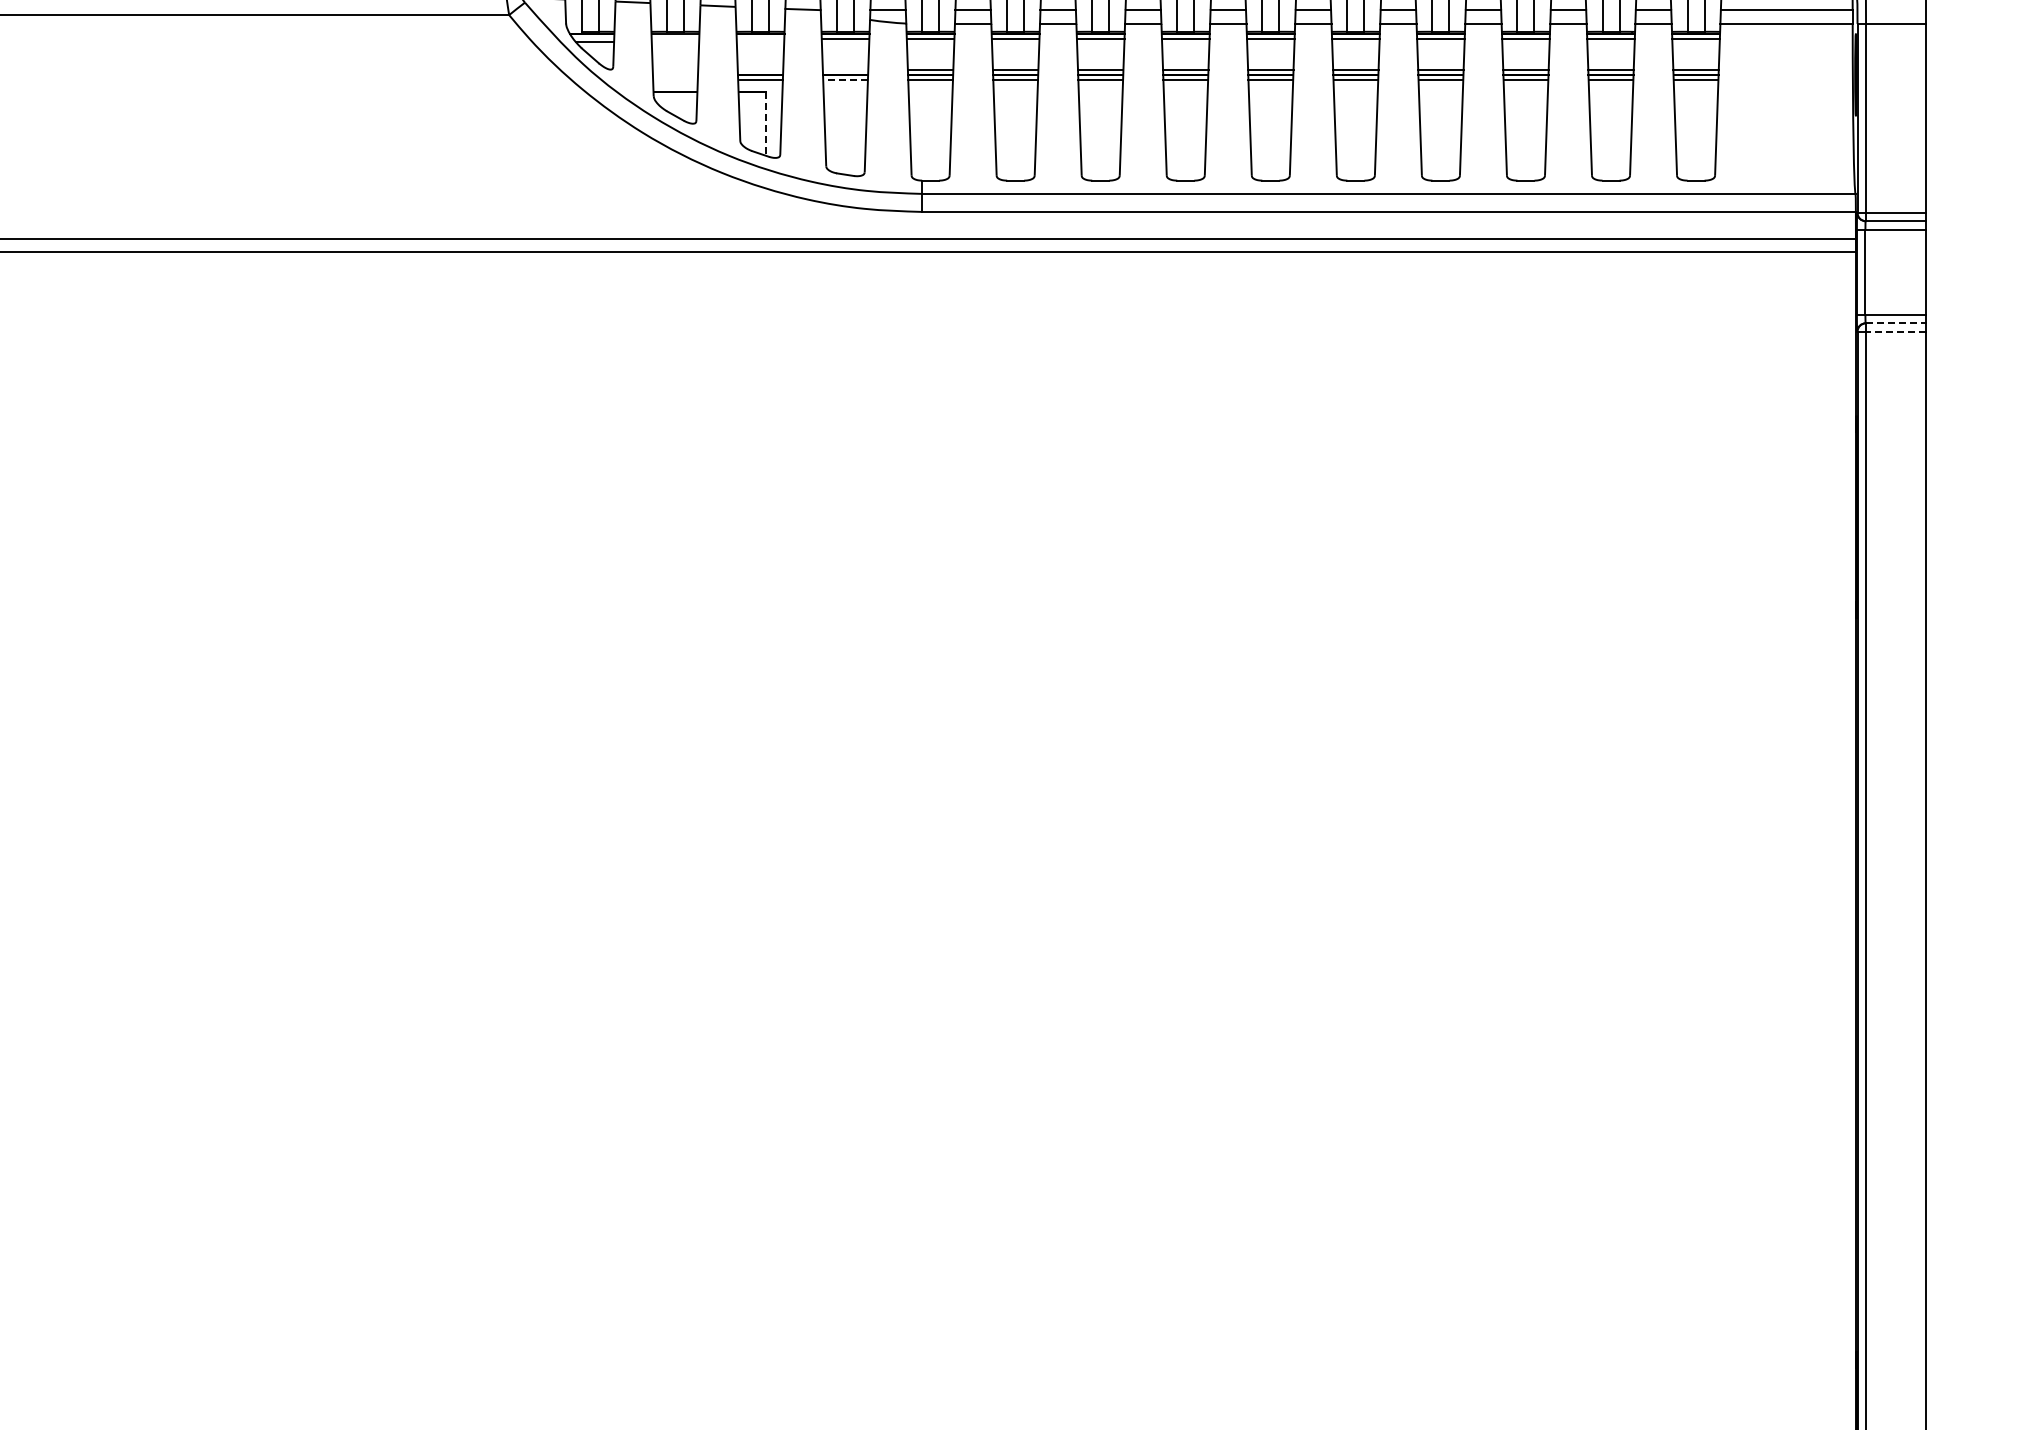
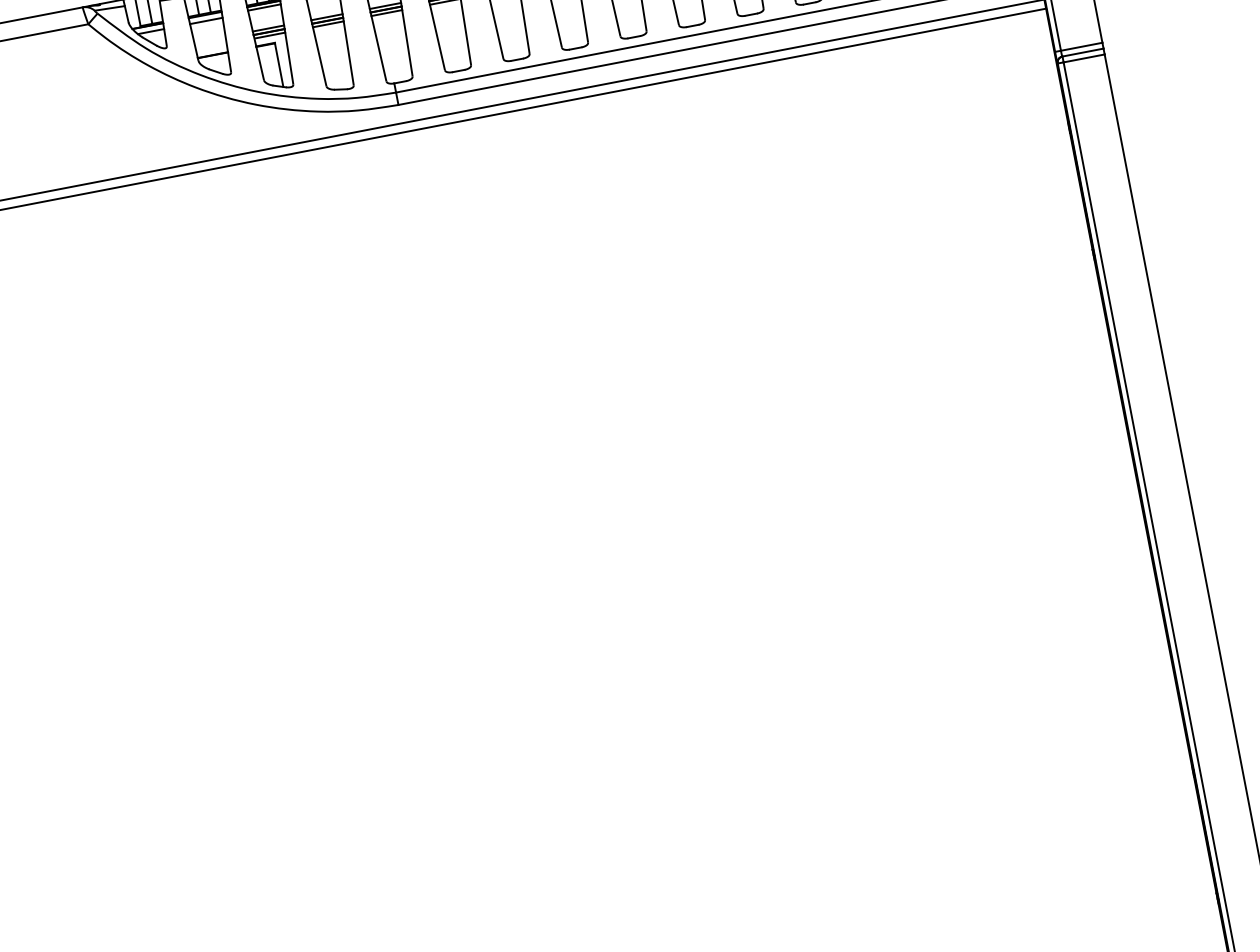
line: (760, 39) -> (264, 7), added
line: (675, 42) -> (206, 21), added
line: (760, 69) -> (268, 28), added
line: (845, 69) -> (326, 17), added
line: (845, 79) -> (328, 24), dashed -> solid
line: (765, 123) -> (279, 64), dashed -> solid
line: (1895, 323) -> (1082, 52), dashed -> solid
line: (1895, 331) -> (1083, 58), dashed -> solid

